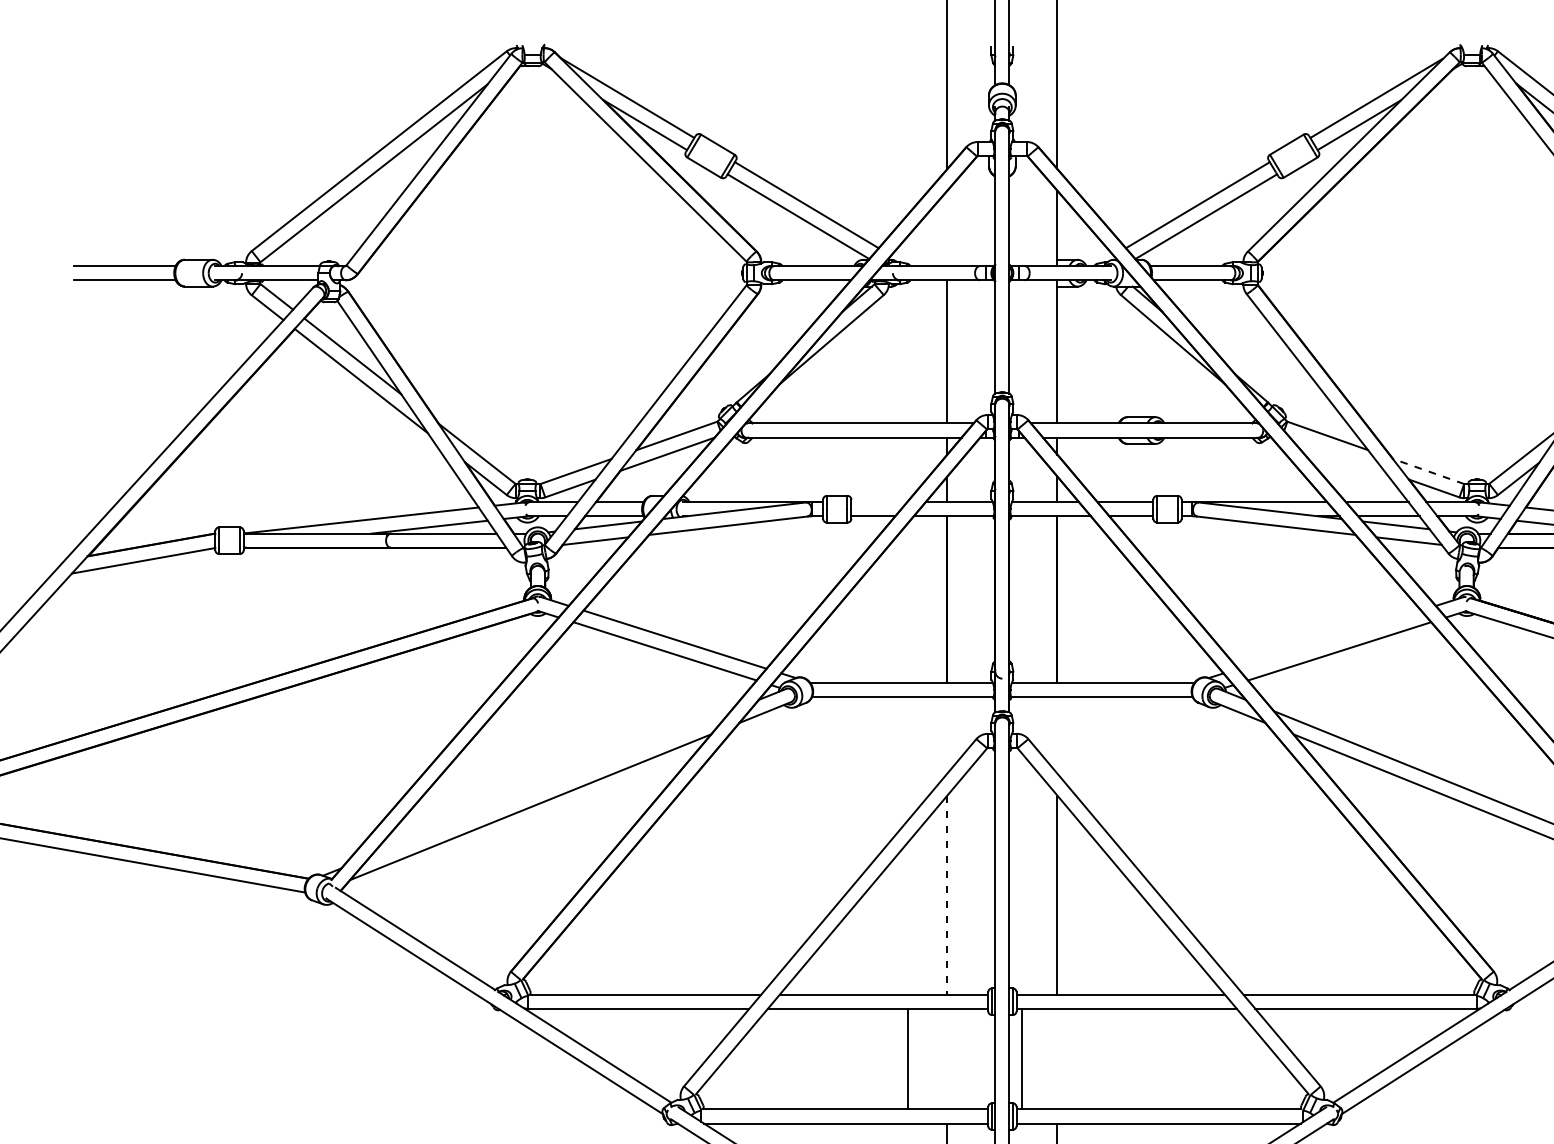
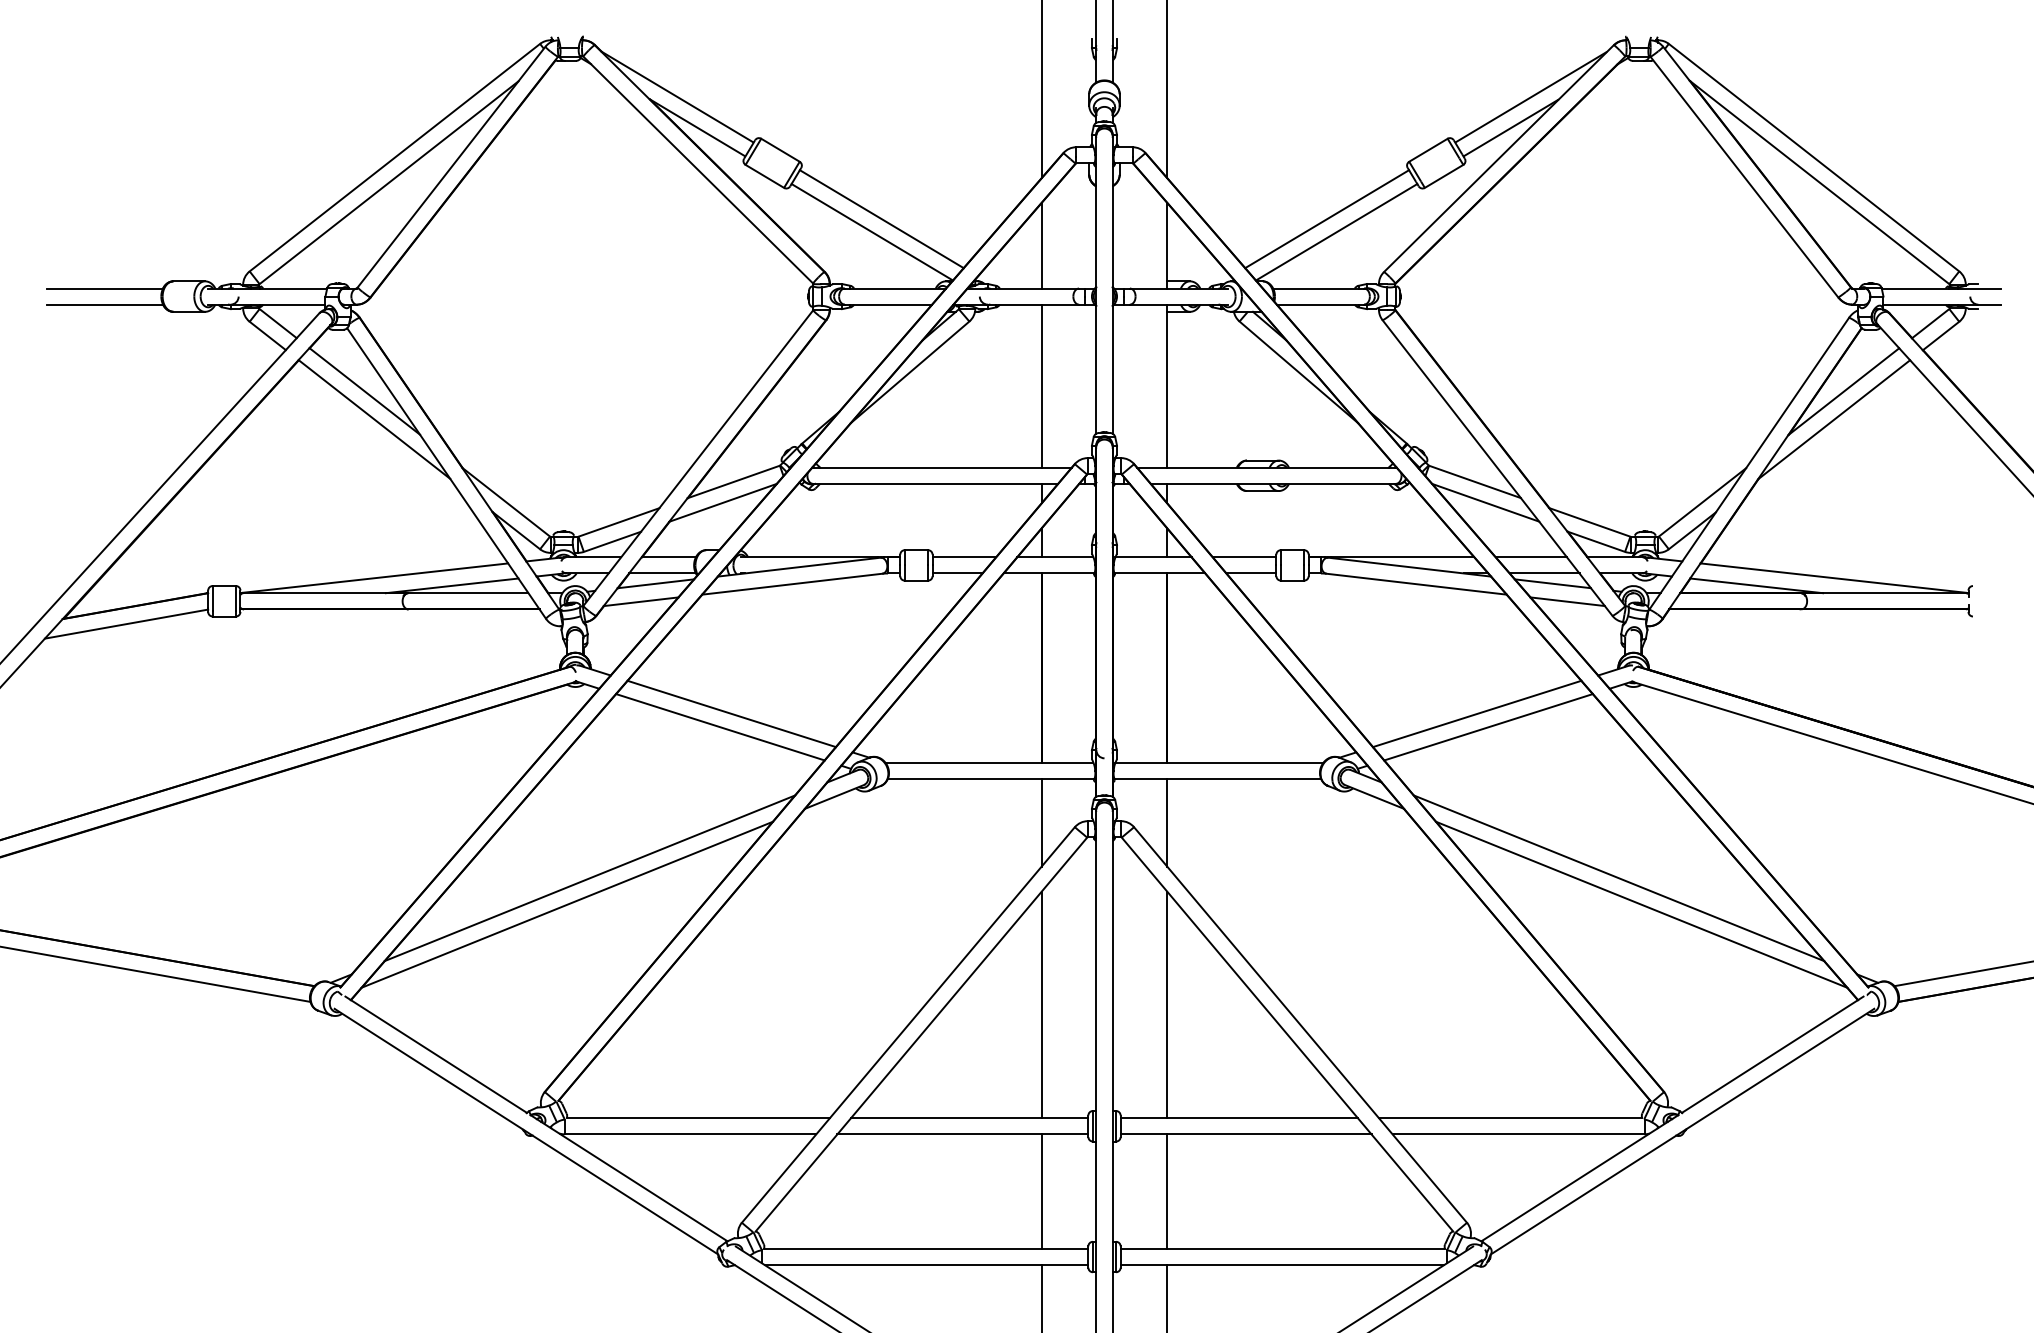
line: (947, 228) -> (1041, 245), added
line: (1336, 454) -> (1485, 502), added
line: (1428, 471) -> (1589, 522), dashed -> solid
line: (879, 502) -> (964, 557), added
line: (1329, 639) -> (1476, 713), added
line: (947, 734) -> (1041, 822), added
line: (1057, 734) -> (1167, 822), added
line: (550, 784) -> (589, 878), added
line: (947, 895) -> (1041, 1005), dashed -> solid
line: (907, 1059) -> (1041, 1191), moved
line: (1022, 1059) -> (1167, 1191), moved

